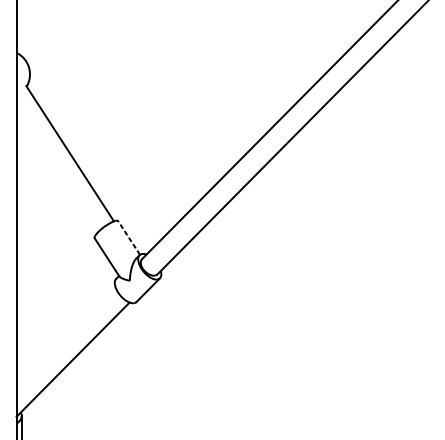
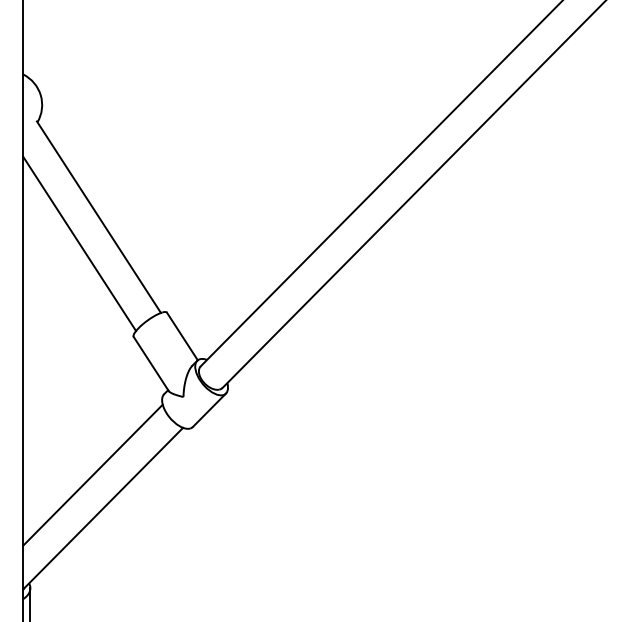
line: (56, 172) -> (79, 244), added
line: (129, 238) -> (182, 336), dashed -> solid
line: (65, 335) -> (92, 474), added

